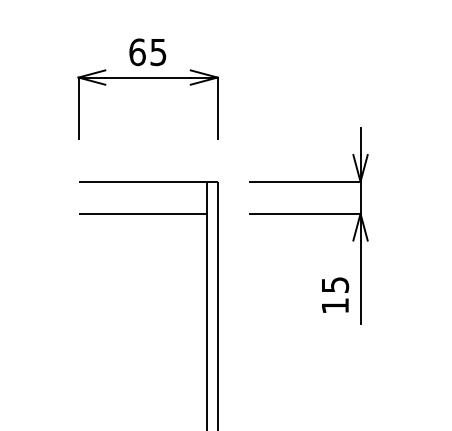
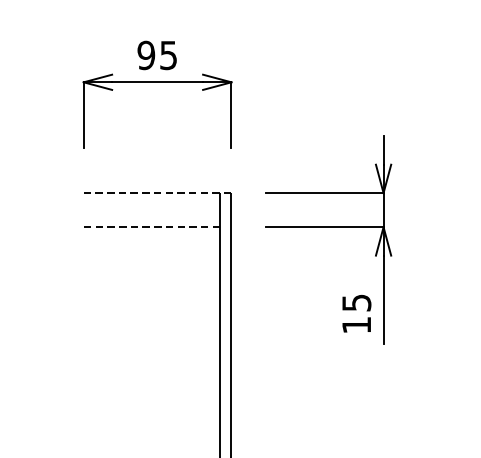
text: (137, 52) -> (146, 55), 65 -> 95
line: (147, 181) -> (157, 192), solid -> dashed
line: (142, 213) -> (151, 226), solid -> dashed

